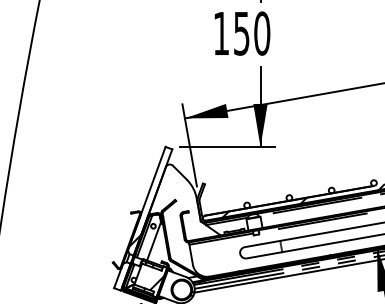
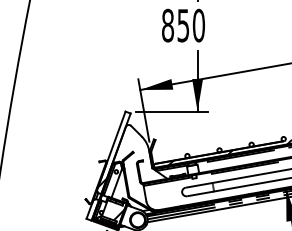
text: (221, 33) -> (168, 25), 150 -> 850

